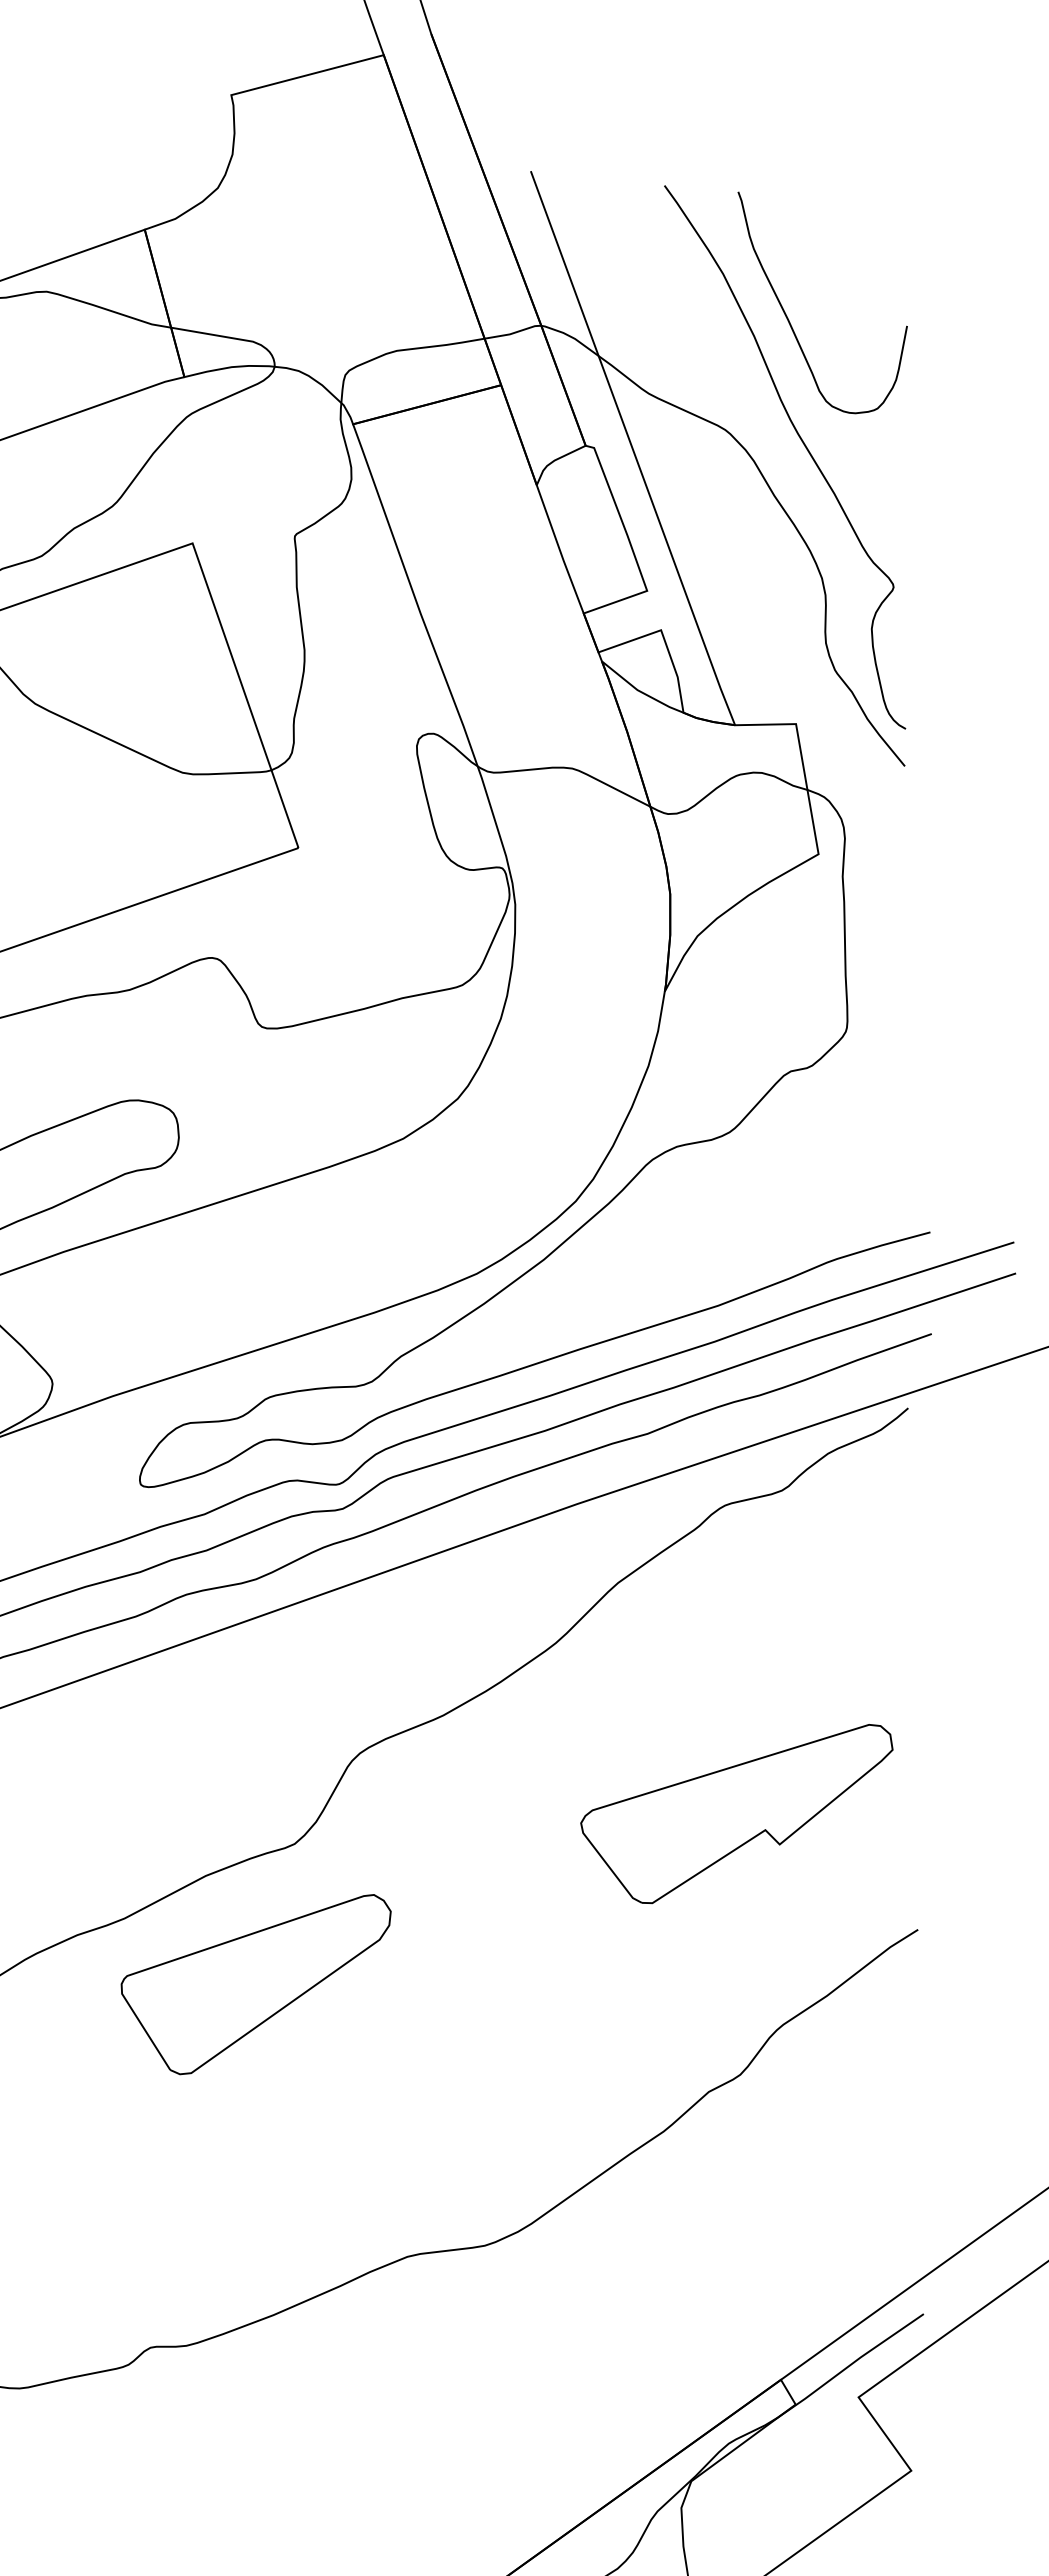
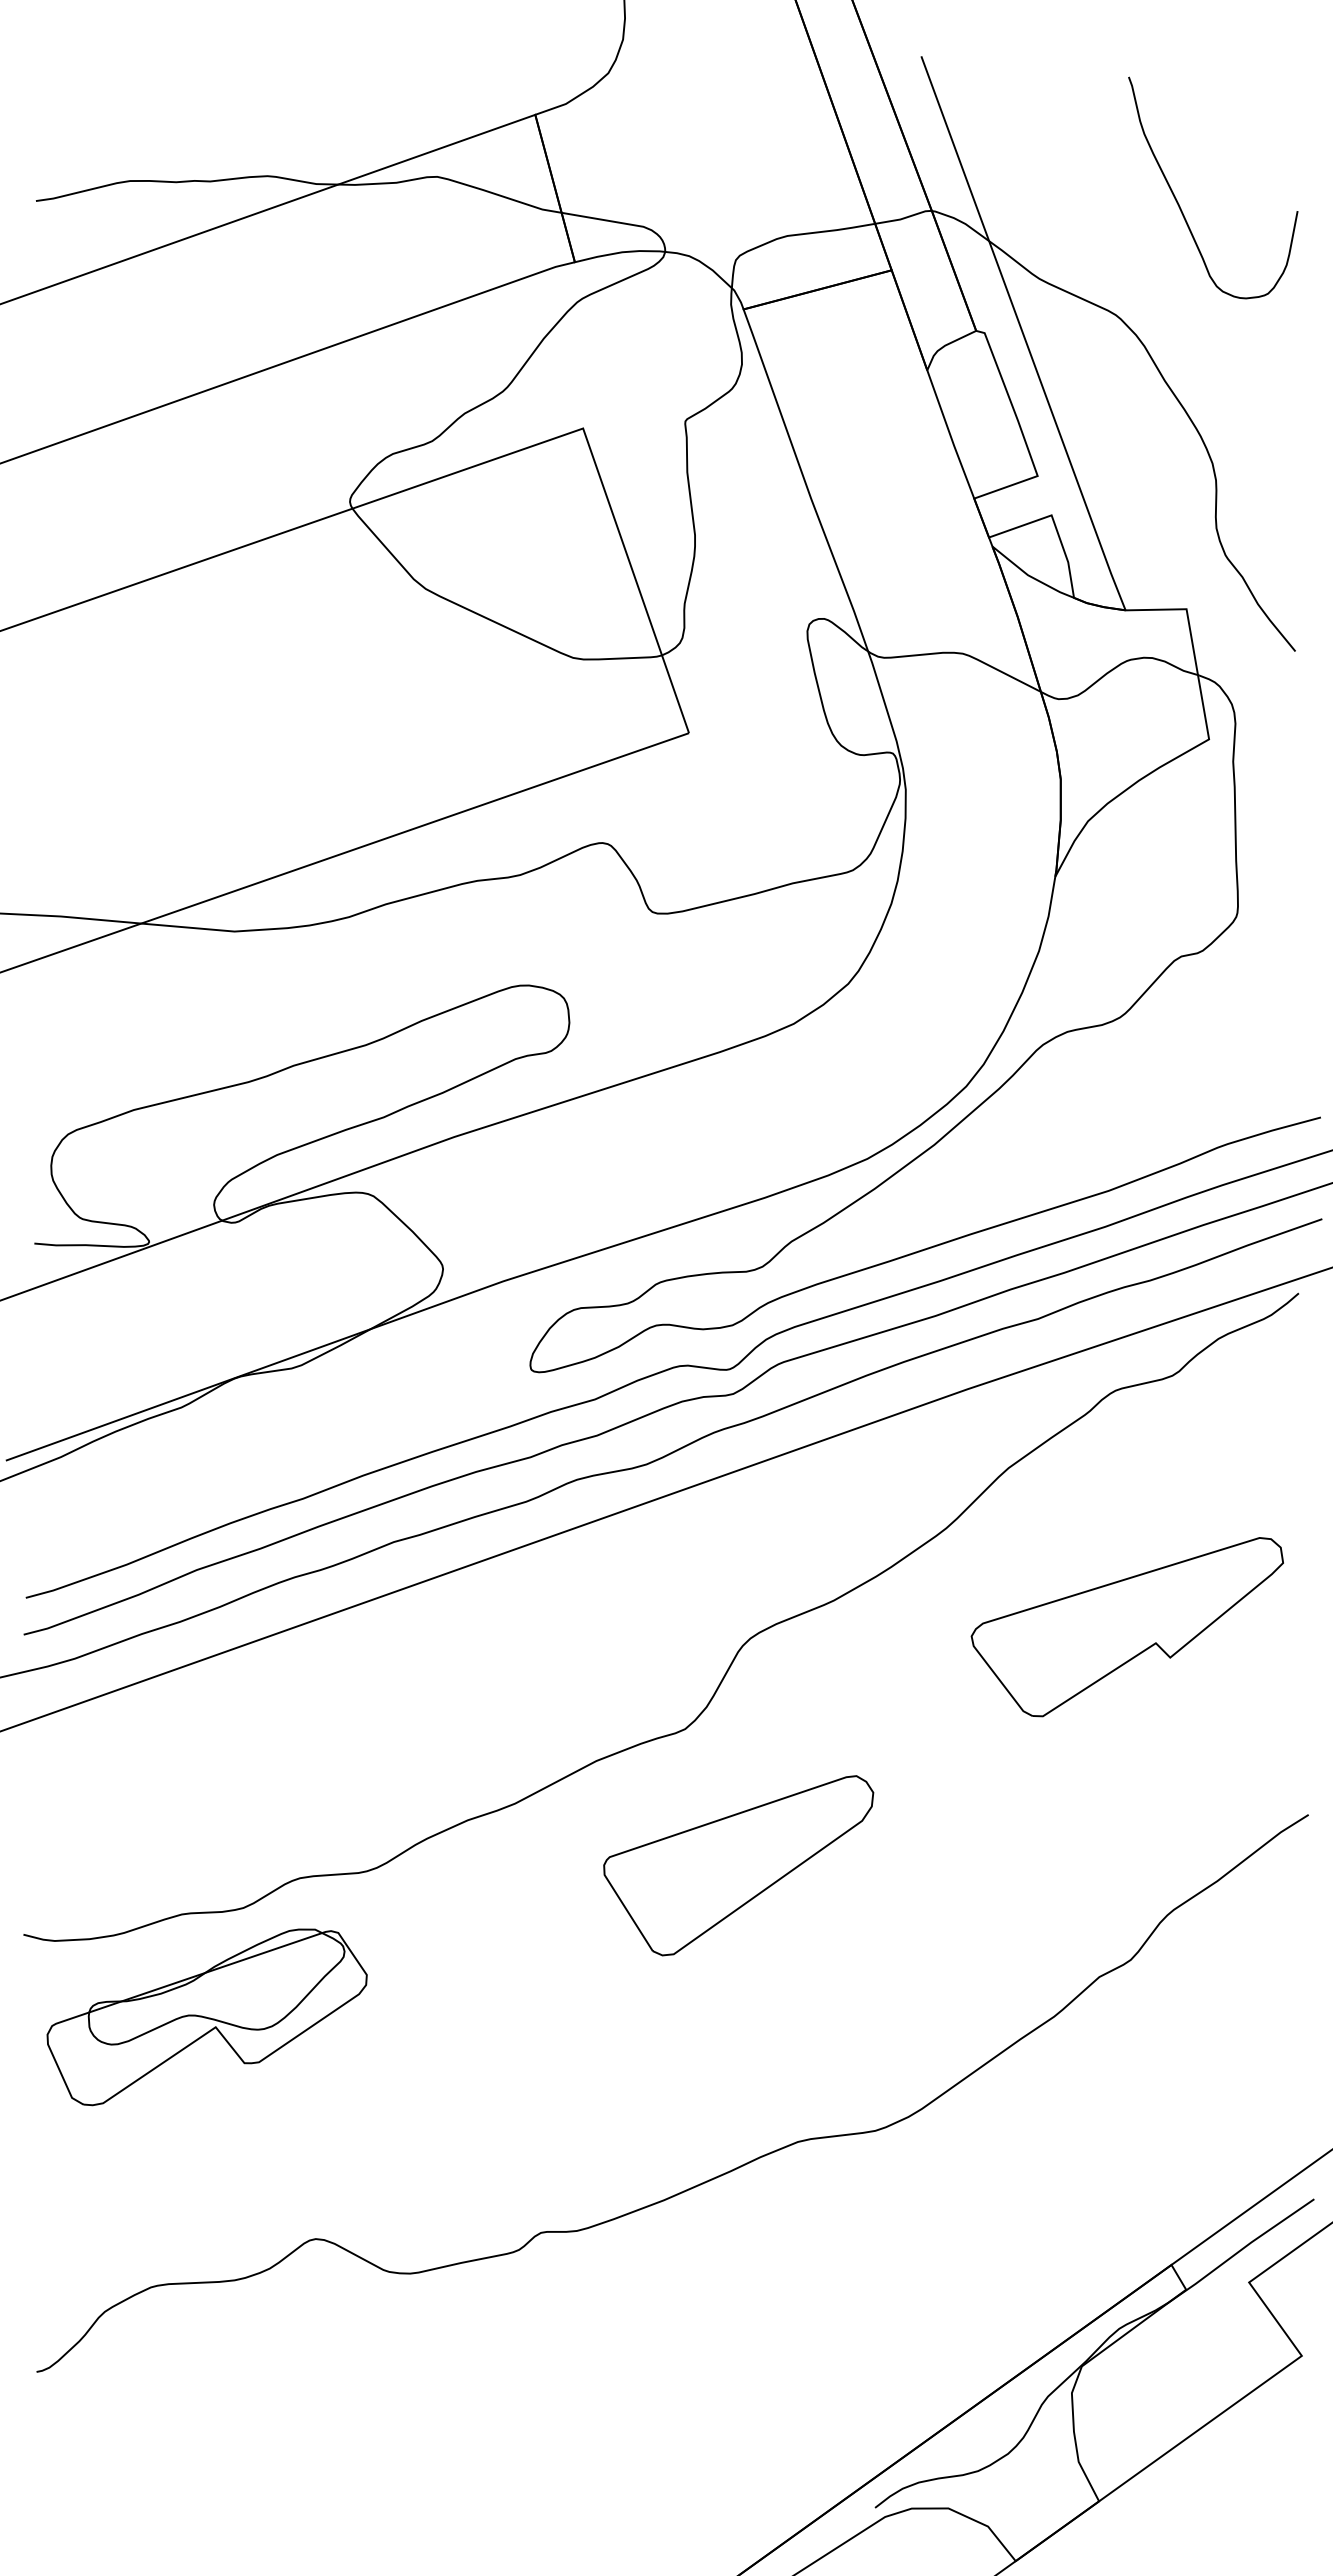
curve: (802, 444) -> (1193, 329), removed
part: (735, 1814) -> (1126, 1627), moved
part: (255, 1984) -> (738, 1865), moved

